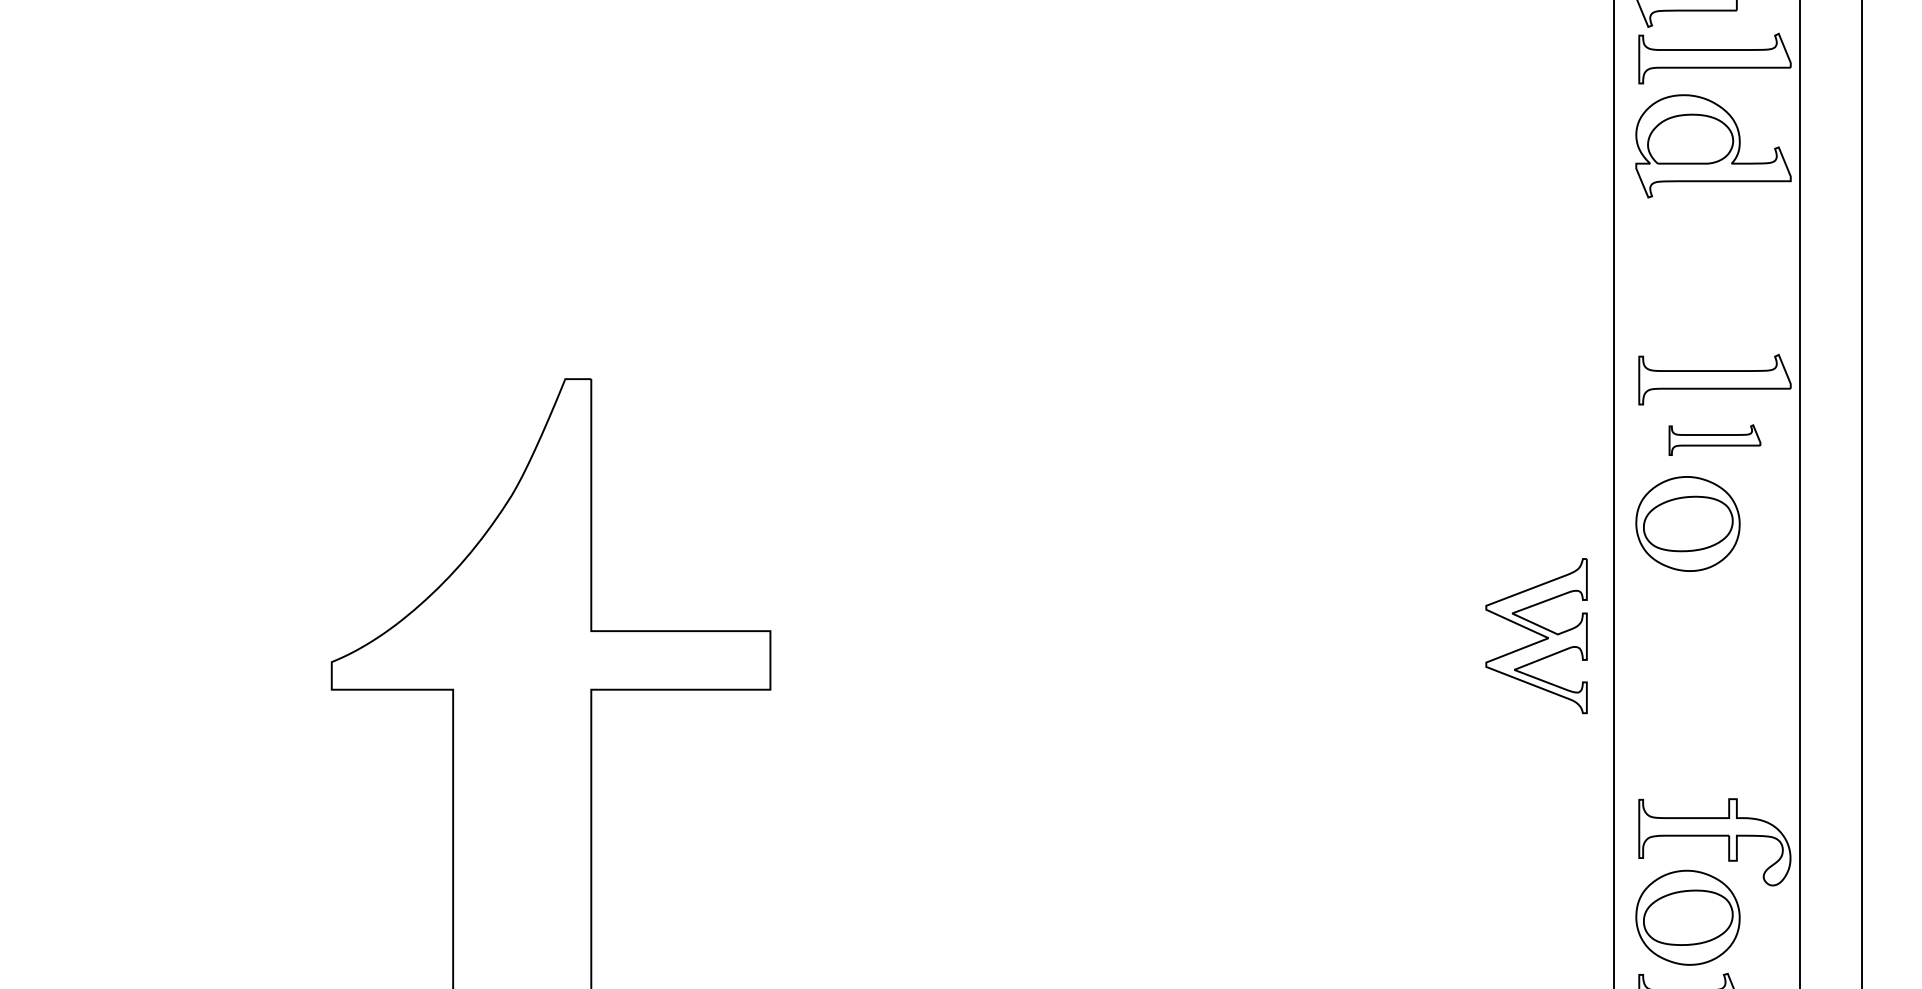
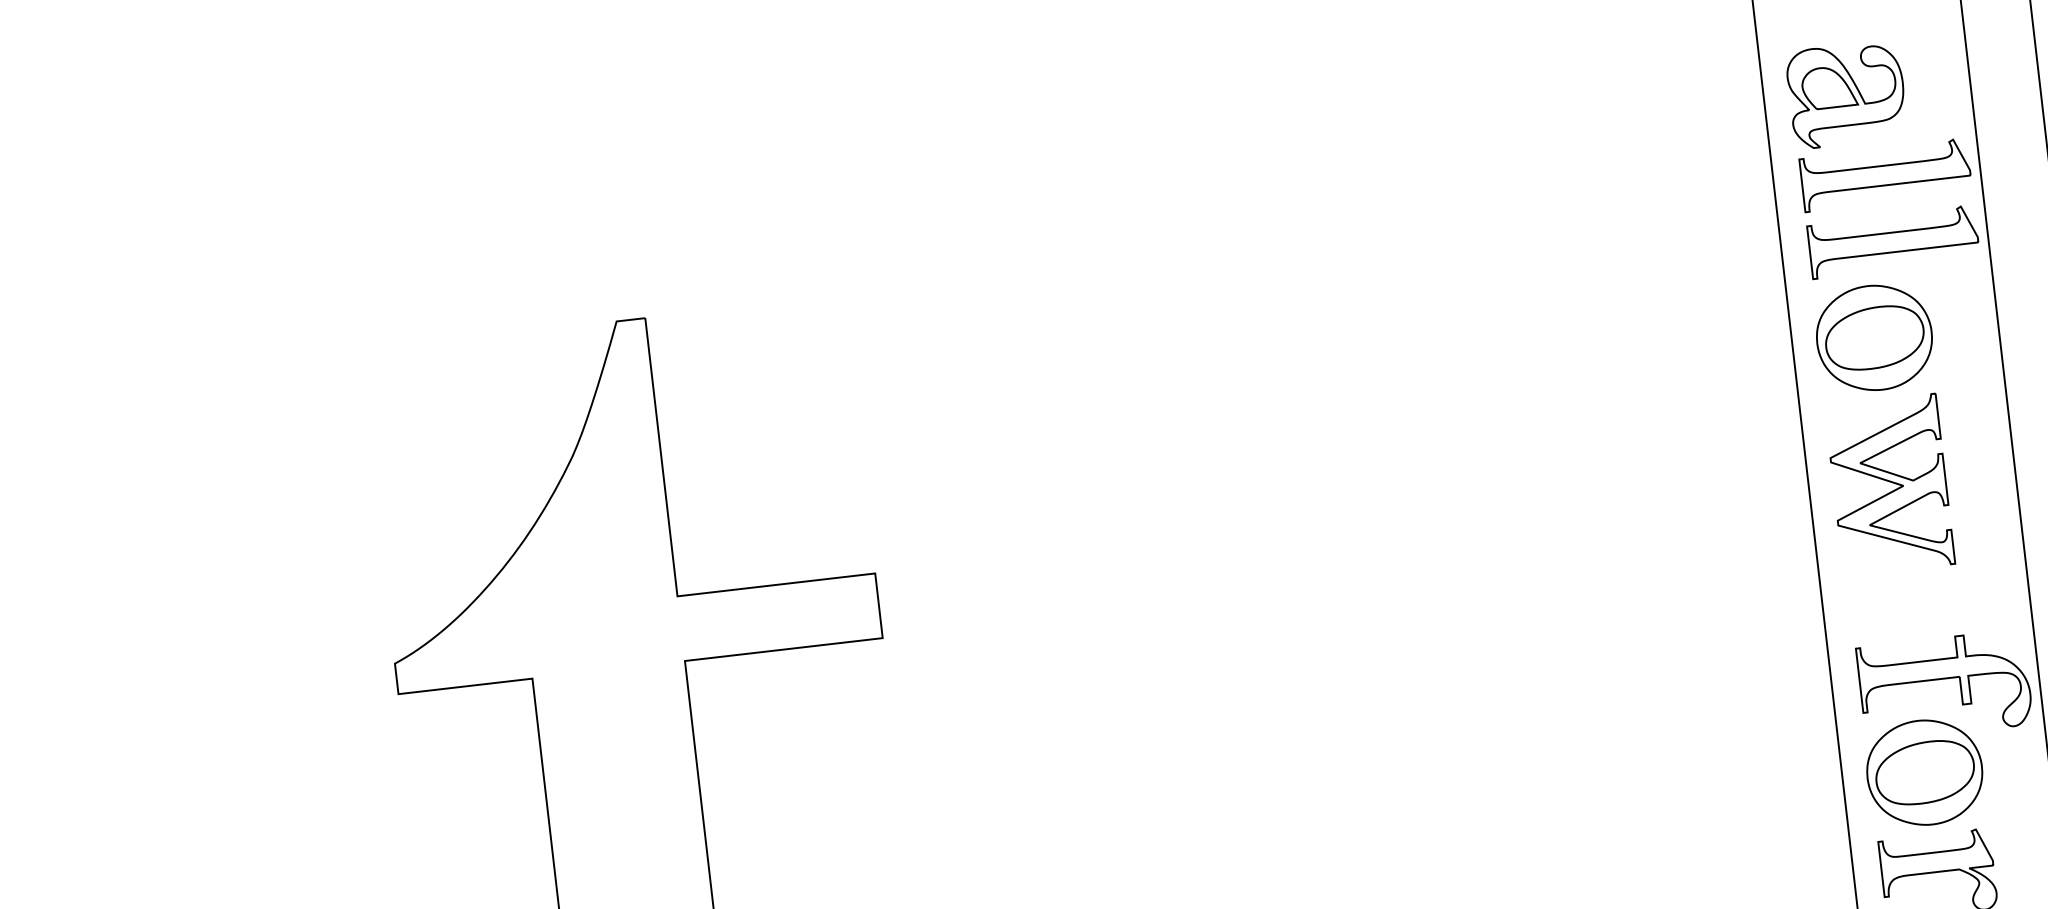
part: (1688, 303) -> (1846, 94), added
part: (1714, 439) -> (1892, 241), size x1.67
part: (1536, 636) -> (1889, 485), moved

